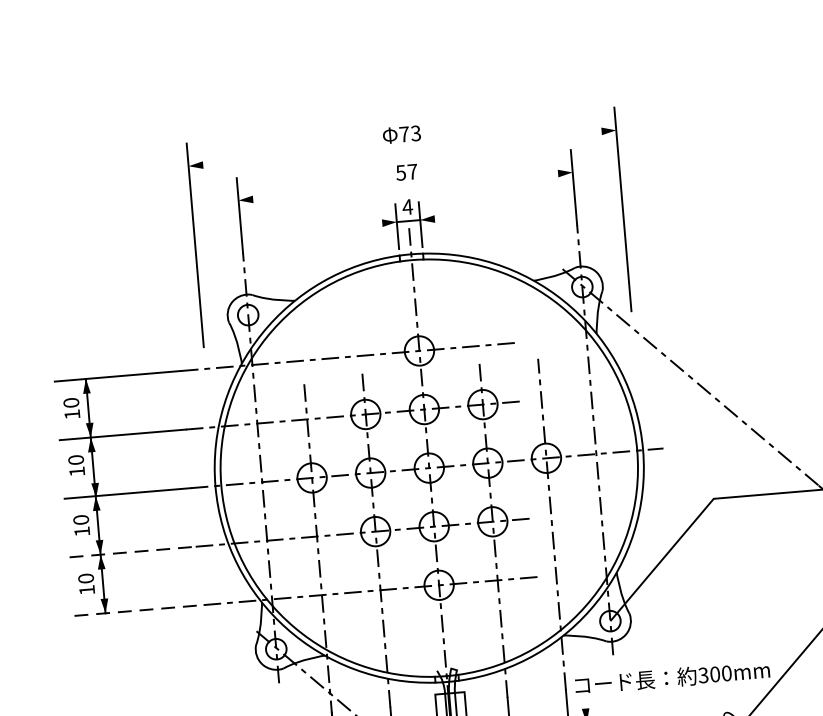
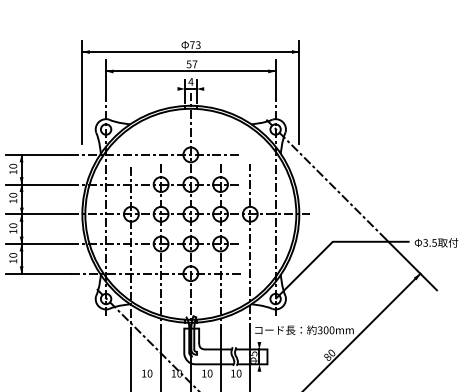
line: (401, 149) -> (190, 52), added
line: (404, 186) -> (190, 71), added
line: (132, 553) -> (37, 244), dashed -> solid
line: (138, 610) -> (38, 273), dashed -> solid

